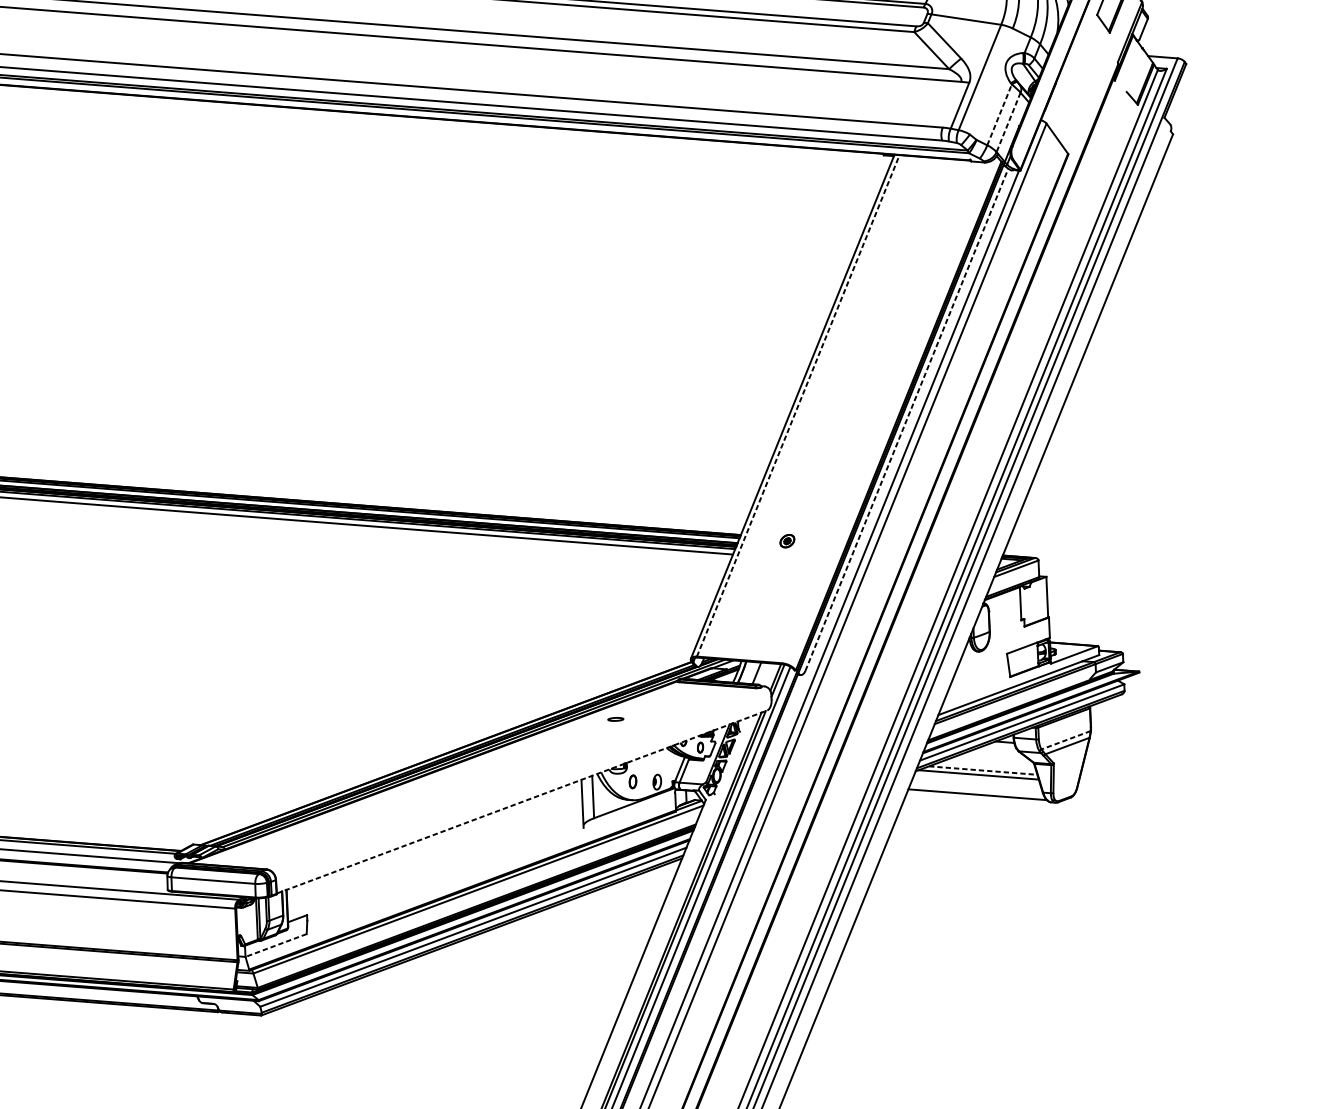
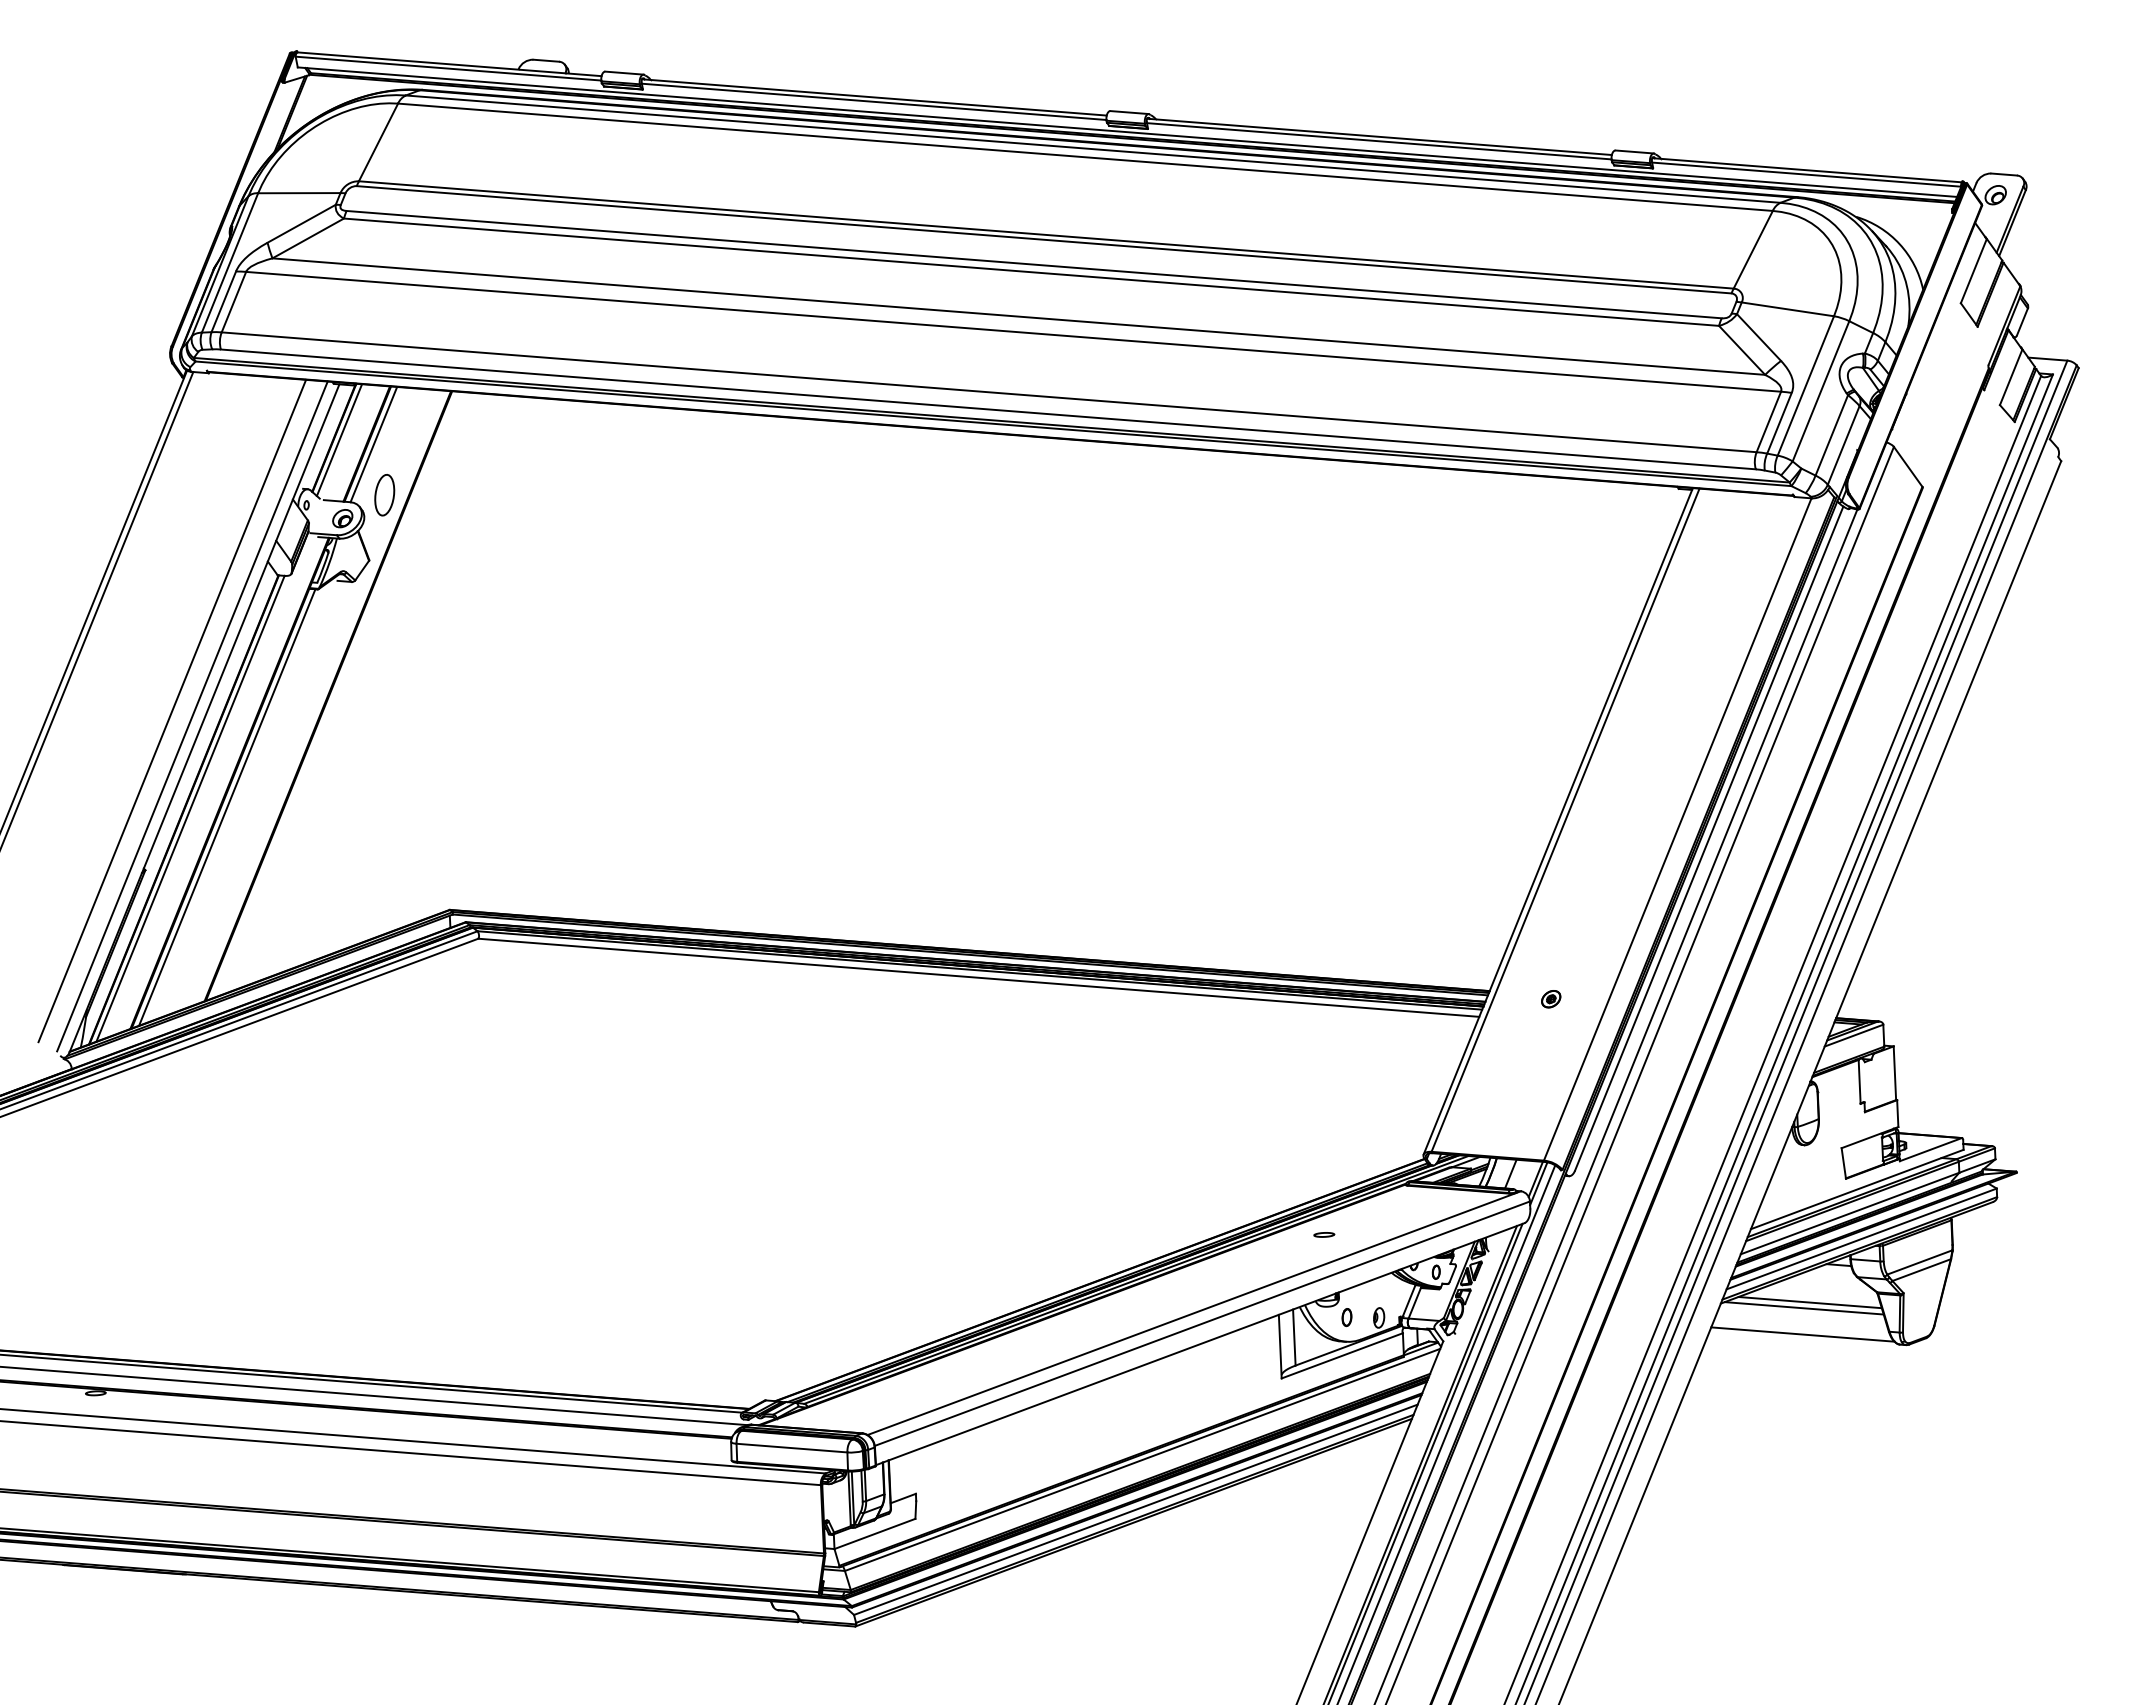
line: (1134, 71) -> (2010, 377), added
line: (991, 81) -> (1820, 391), added
line: (951, 104) -> (1768, 421), added
line: (999, 114) -> (1831, 434), dashed -> solid
line: (1008, 122) -> (1843, 445), dashed -> solid
line: (798, 406) -> (1565, 820), dashed -> solid
line: (882, 412) -> (1677, 829), added
line: (907, 419) -> (1709, 838), dashed -> solid
line: (1012, 703) -> (1849, 1213), added
line: (1065, 740) -> (1919, 1262), dashed -> solid
line: (983, 770) -> (1810, 1302), dashed -> solid
line: (516, 778) -> (1193, 1313), added
line: (522, 786) -> (1201, 1323), added
line: (522, 801) -> (1200, 1343), dashed -> solid
line: (628, 810) -> (1341, 1355), added
line: (275, 945) -> (874, 1534), dashed -> solid

